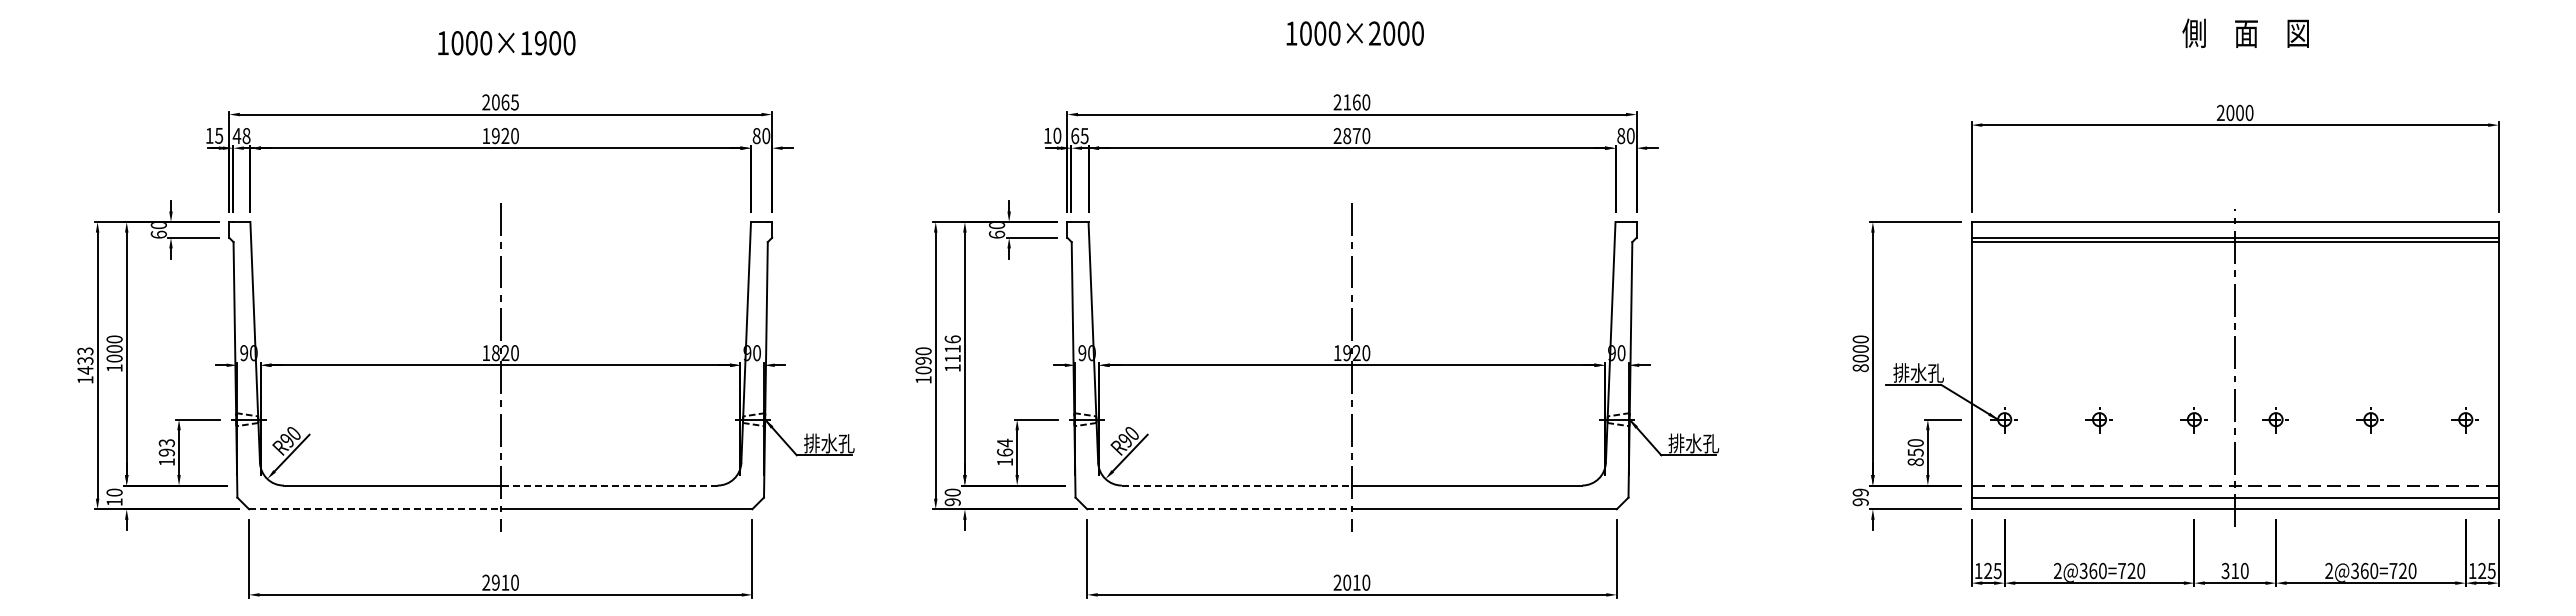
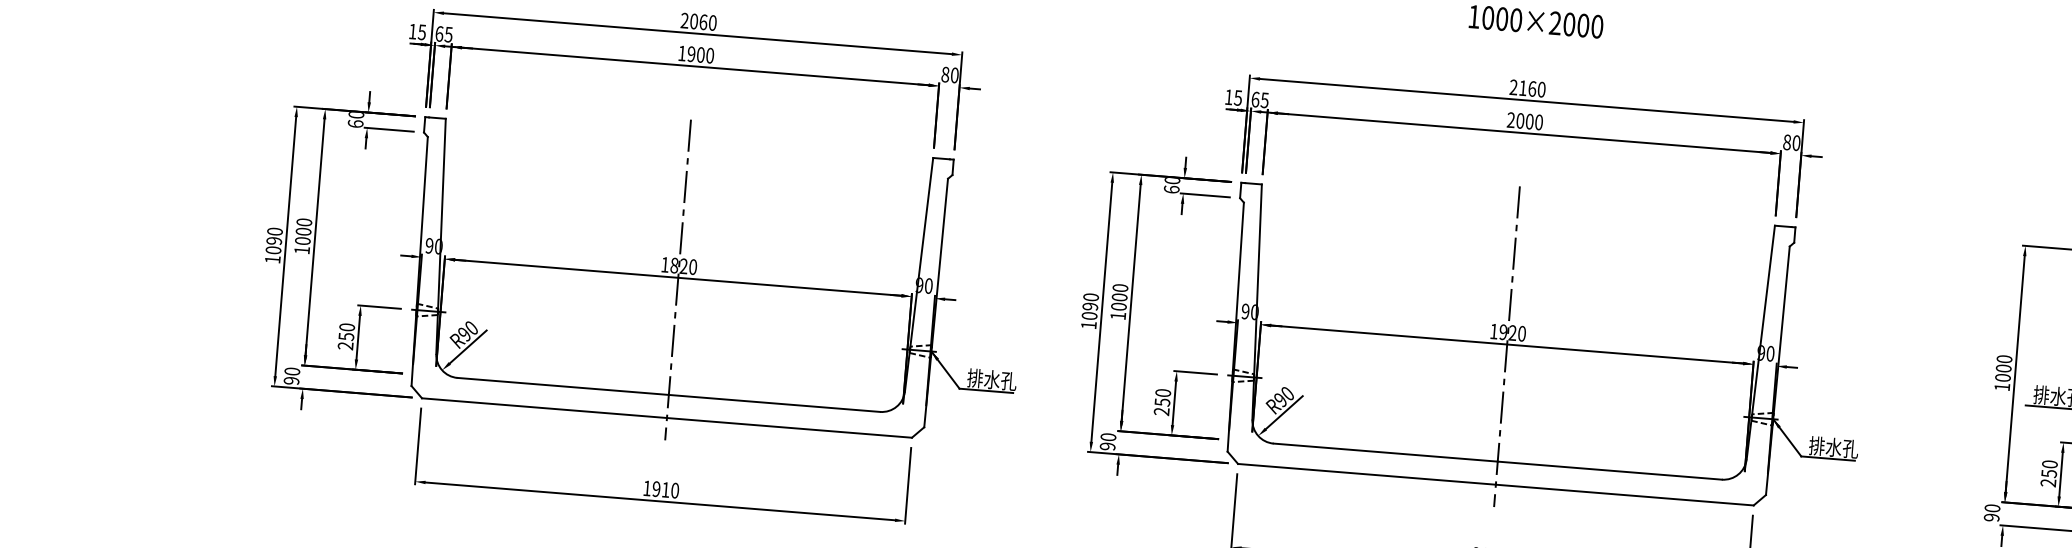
text: (514, 102) -> (712, 23), 2065 -> 2060
text: (1057, 135) -> (1238, 97), 10 -> 15
text: (241, 136) -> (443, 34), 48 -> 65
text: (505, 136) -> (700, 55), 1920 -> 1900
text: (1351, 136) -> (1524, 121), 2870 -> 2000
text: (952, 348) -> (1119, 296), 1116 -> 1000
text: (85, 360) -> (274, 240), 1433 -> 1090
text: (1860, 368) -> (2001, 387), 8000 -> 1000
text: (166, 452) -> (346, 336), 193 -> 250
text: (1005, 452) -> (1162, 402), 164 -> 250
text: (1915, 462) -> (2048, 483), 850 -> 250
line: (608, 485) -> (773, 403), dashed -> solid
line: (1237, 485) -> (1386, 452), dashed -> solid
text: (1860, 492) -> (1992, 508), 99 -> 90
text: (114, 502) -> (291, 381), 10 -> 90
line: (374, 509) -> (544, 408), dashed -> solid
line: (1220, 509) -> (1367, 474), dashed -> solid
text: (486, 582) -> (647, 488), 2910 -> 1910

